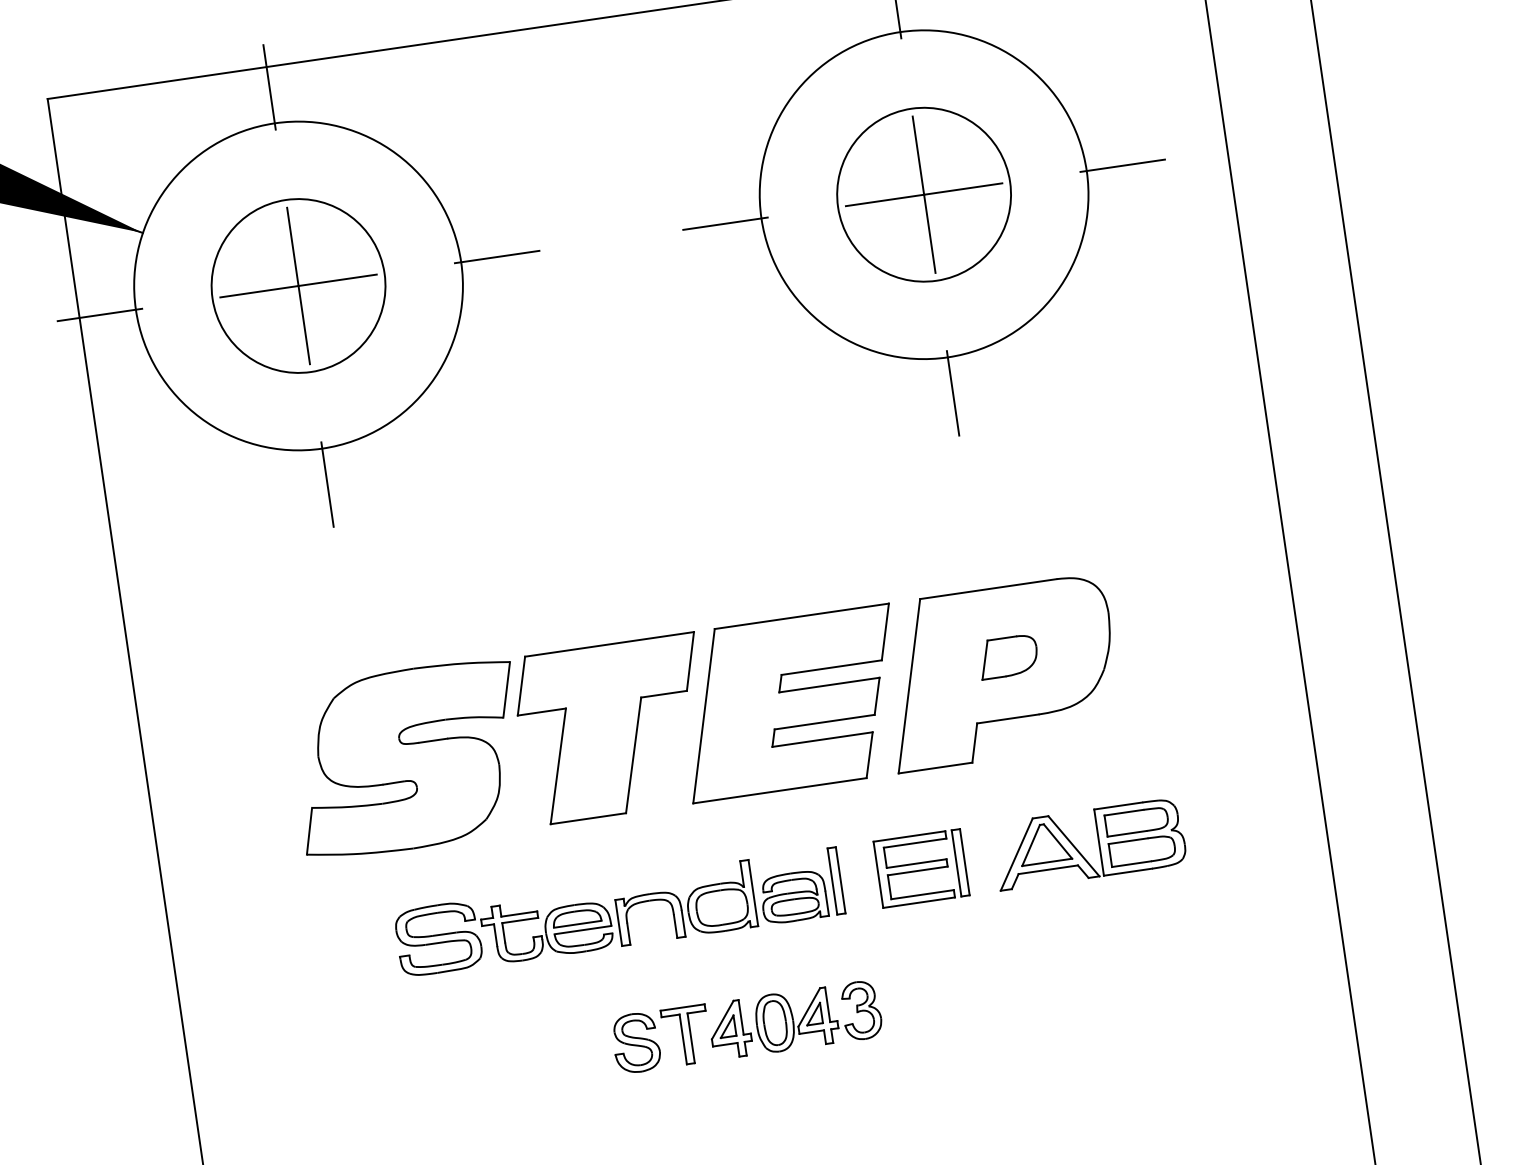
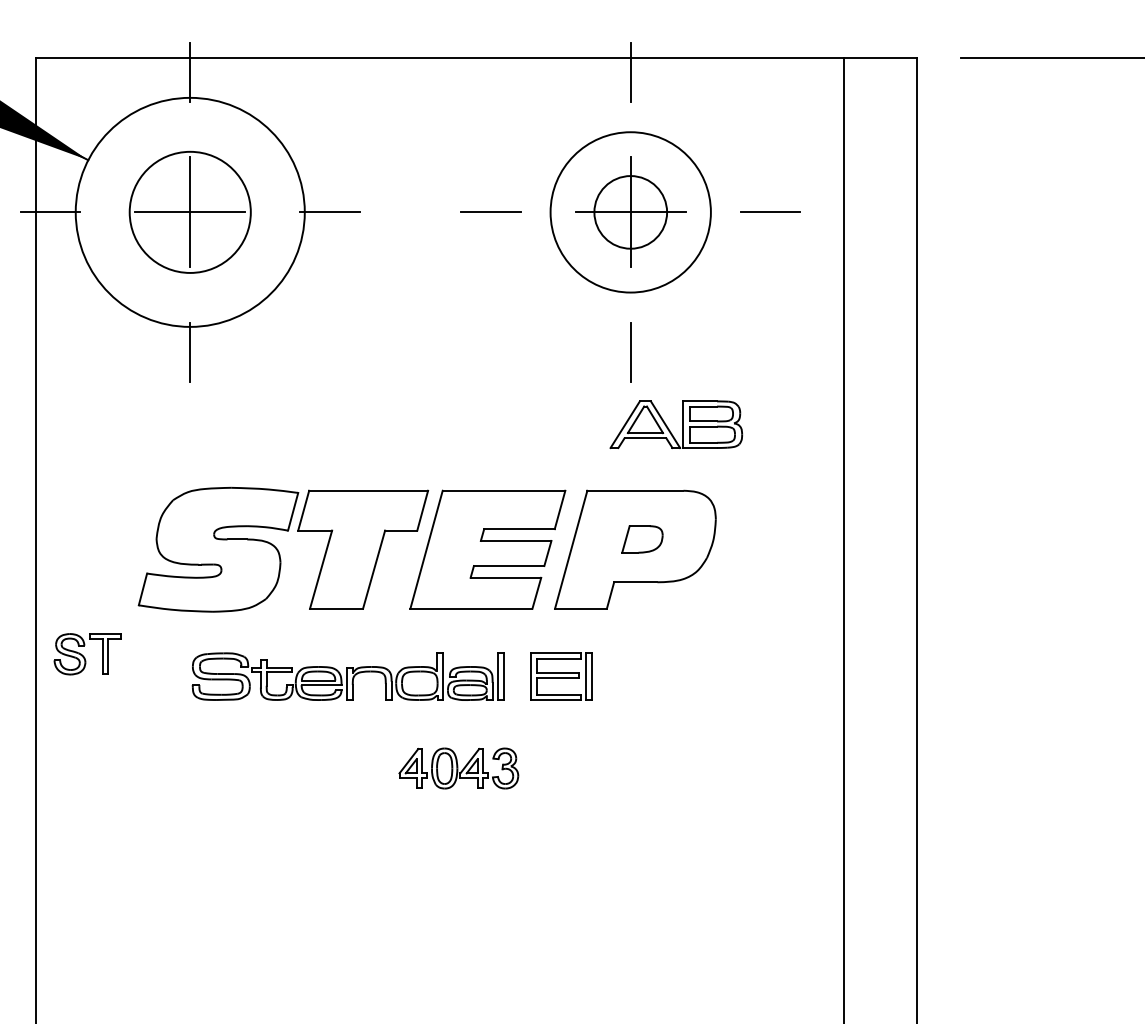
circle: (923, 193) -> (630, 211), size x0.6
circle: (923, 193) -> (630, 211), size x0.7
part: (1098, 842) -> (682, 424), moved
part: (661, 1039) -> (87, 654), moved

